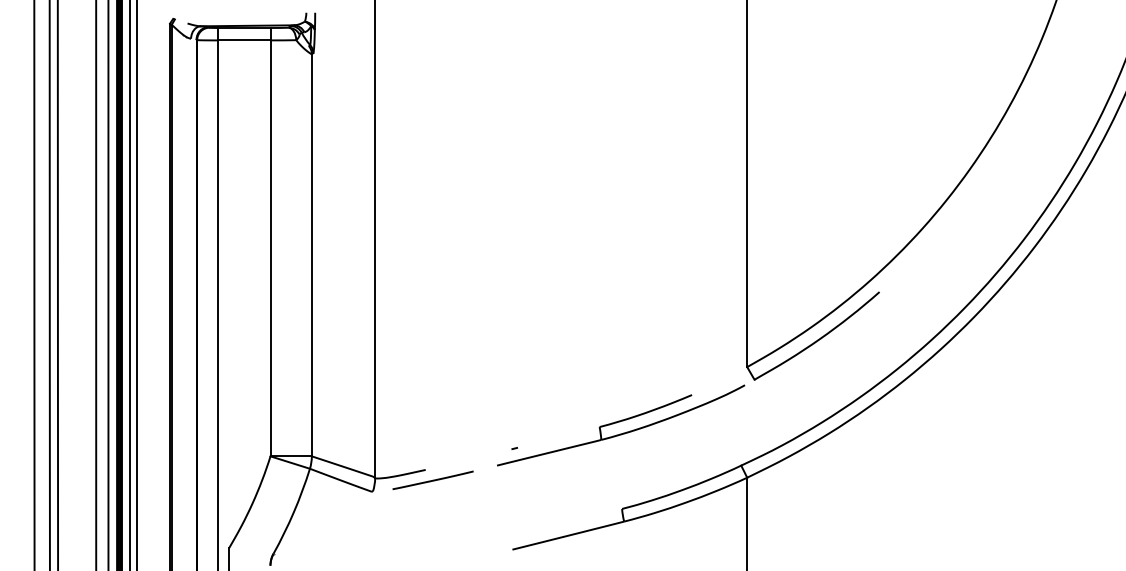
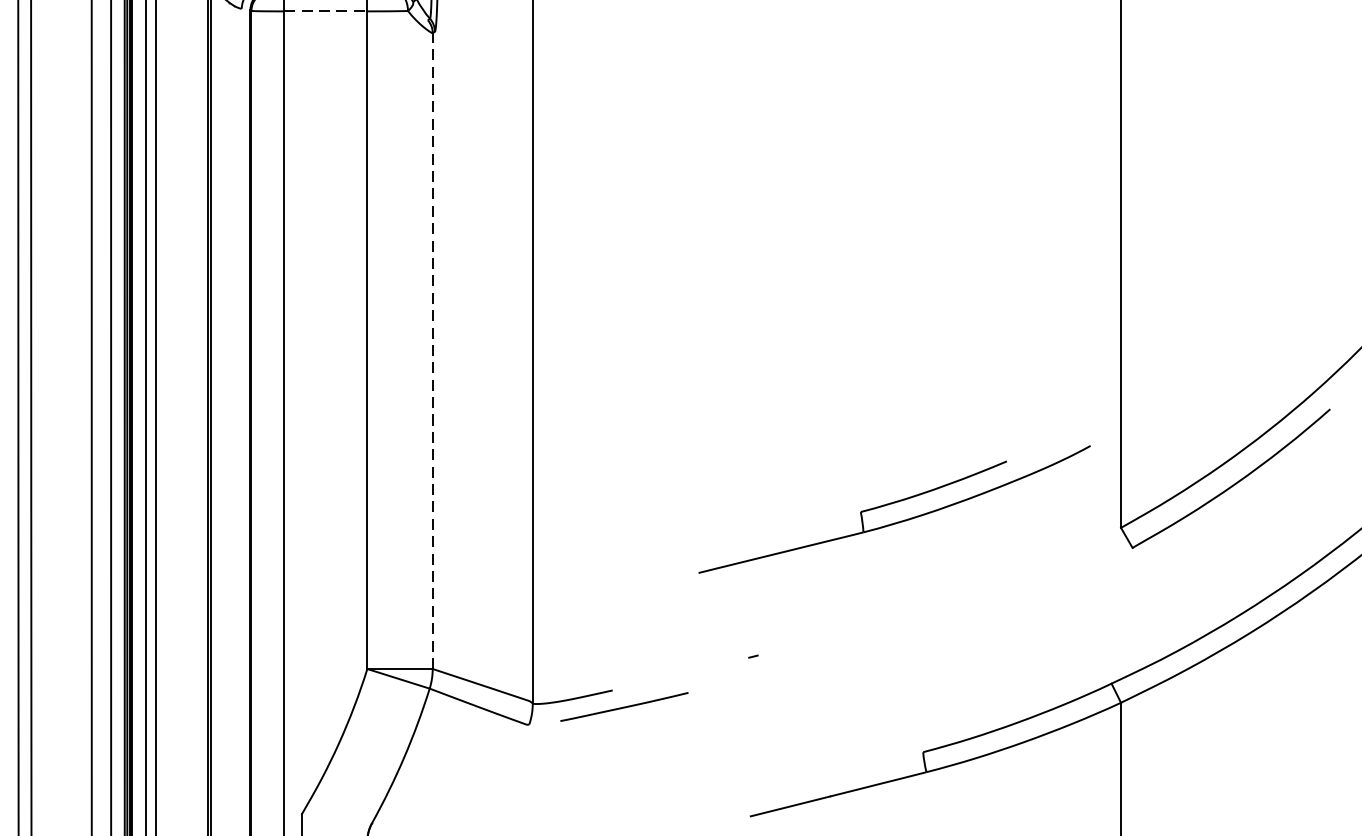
line: (244, 40) -> (326, 11), solid -> dashed
line: (311, 254) -> (432, 349), solid -> dashed
part: (621, 425) -> (895, 509), moved

